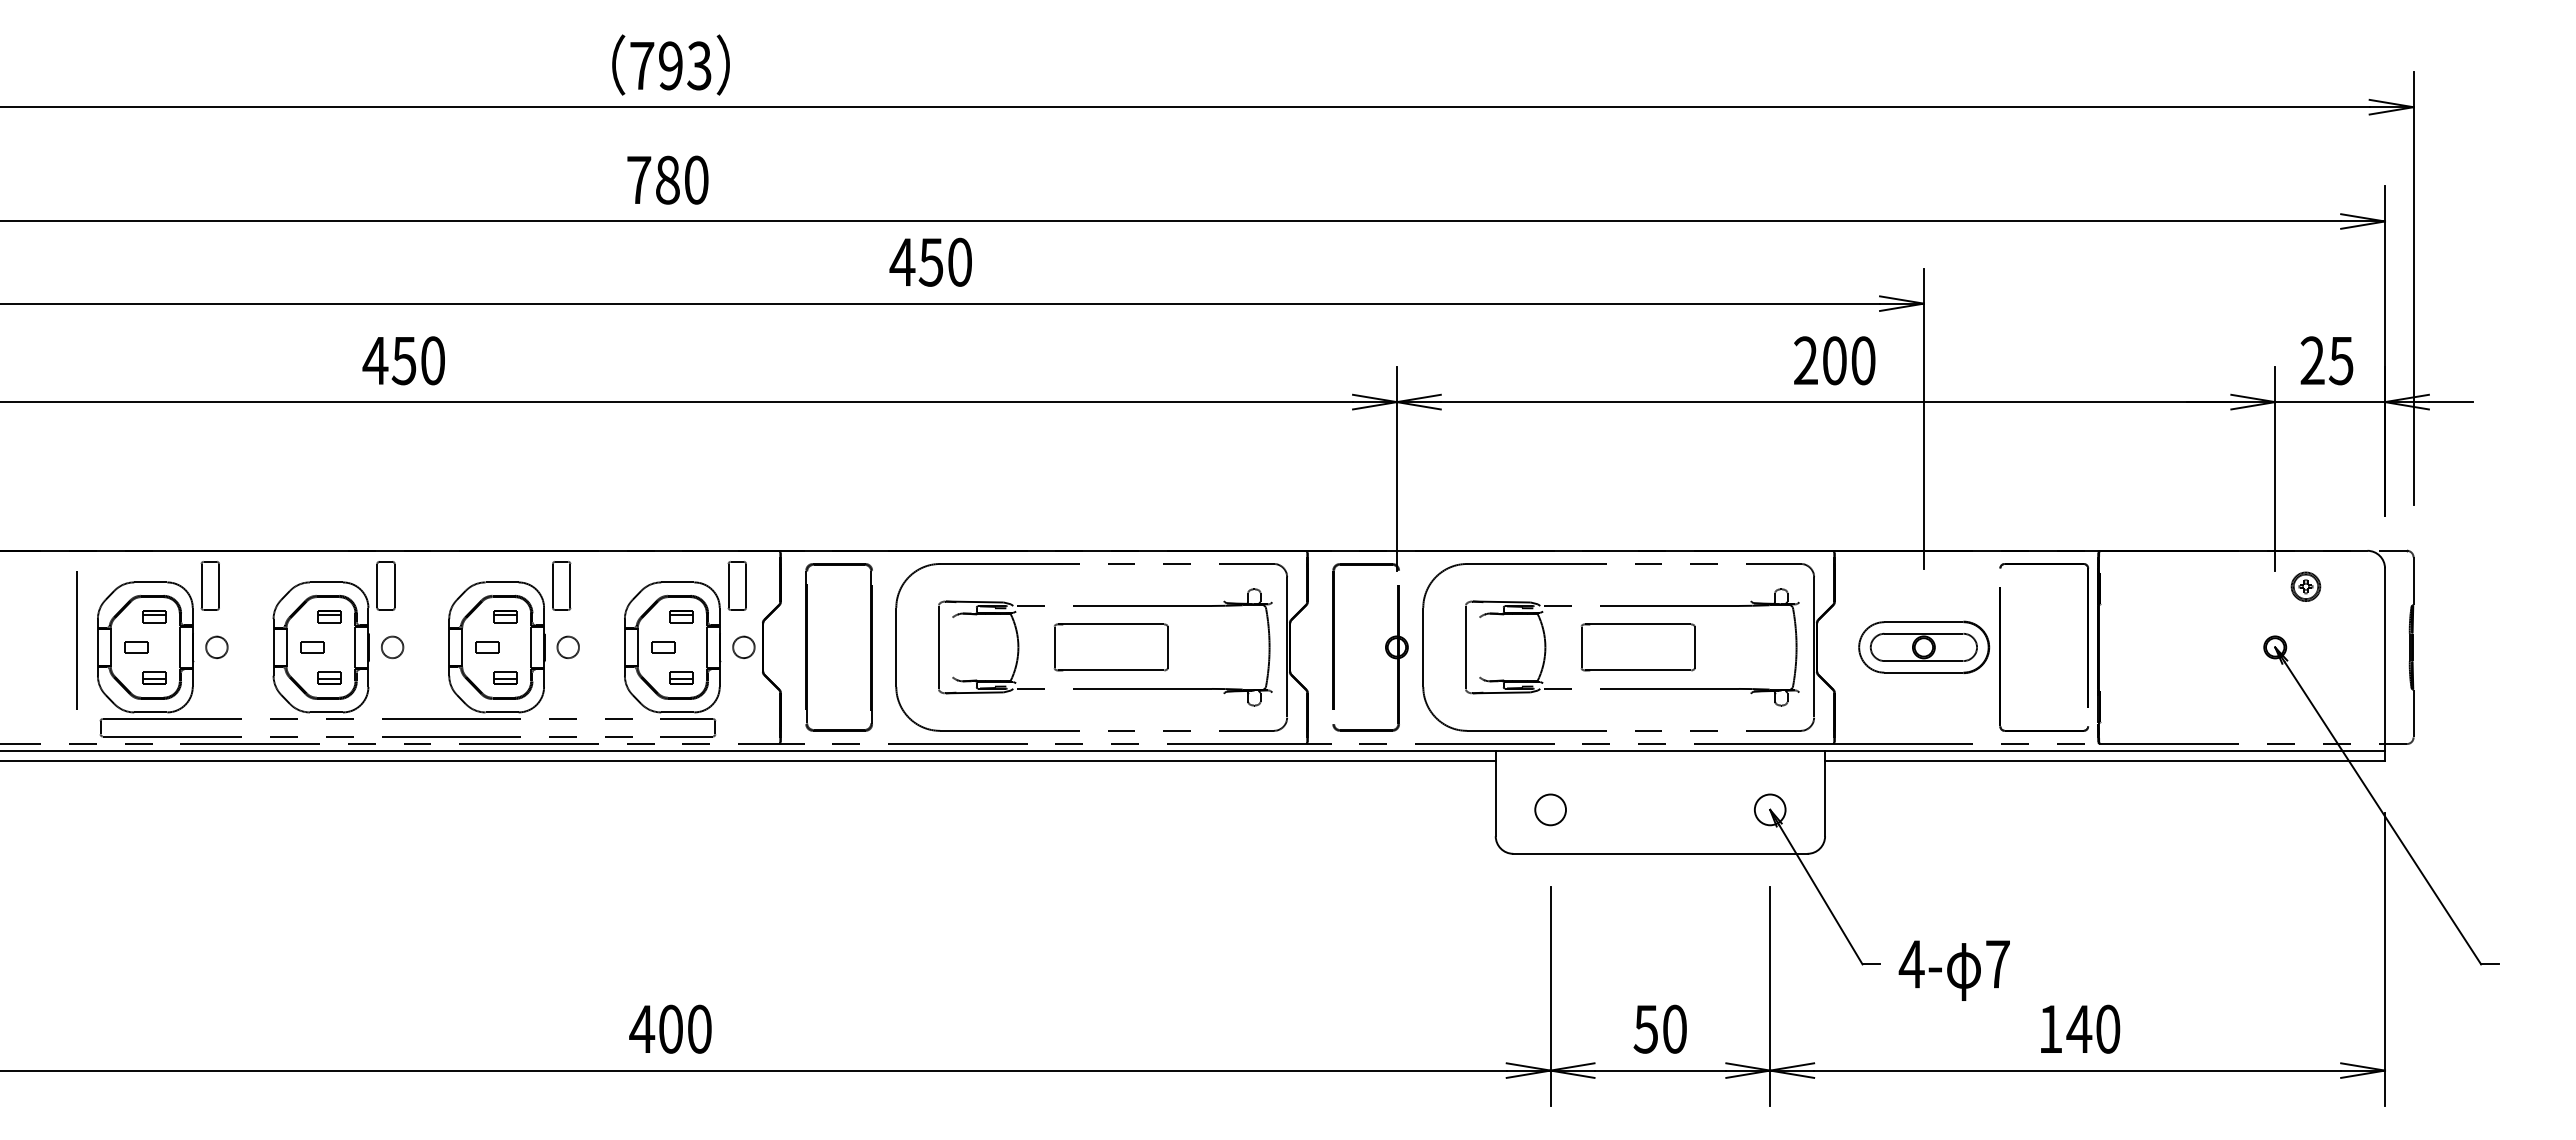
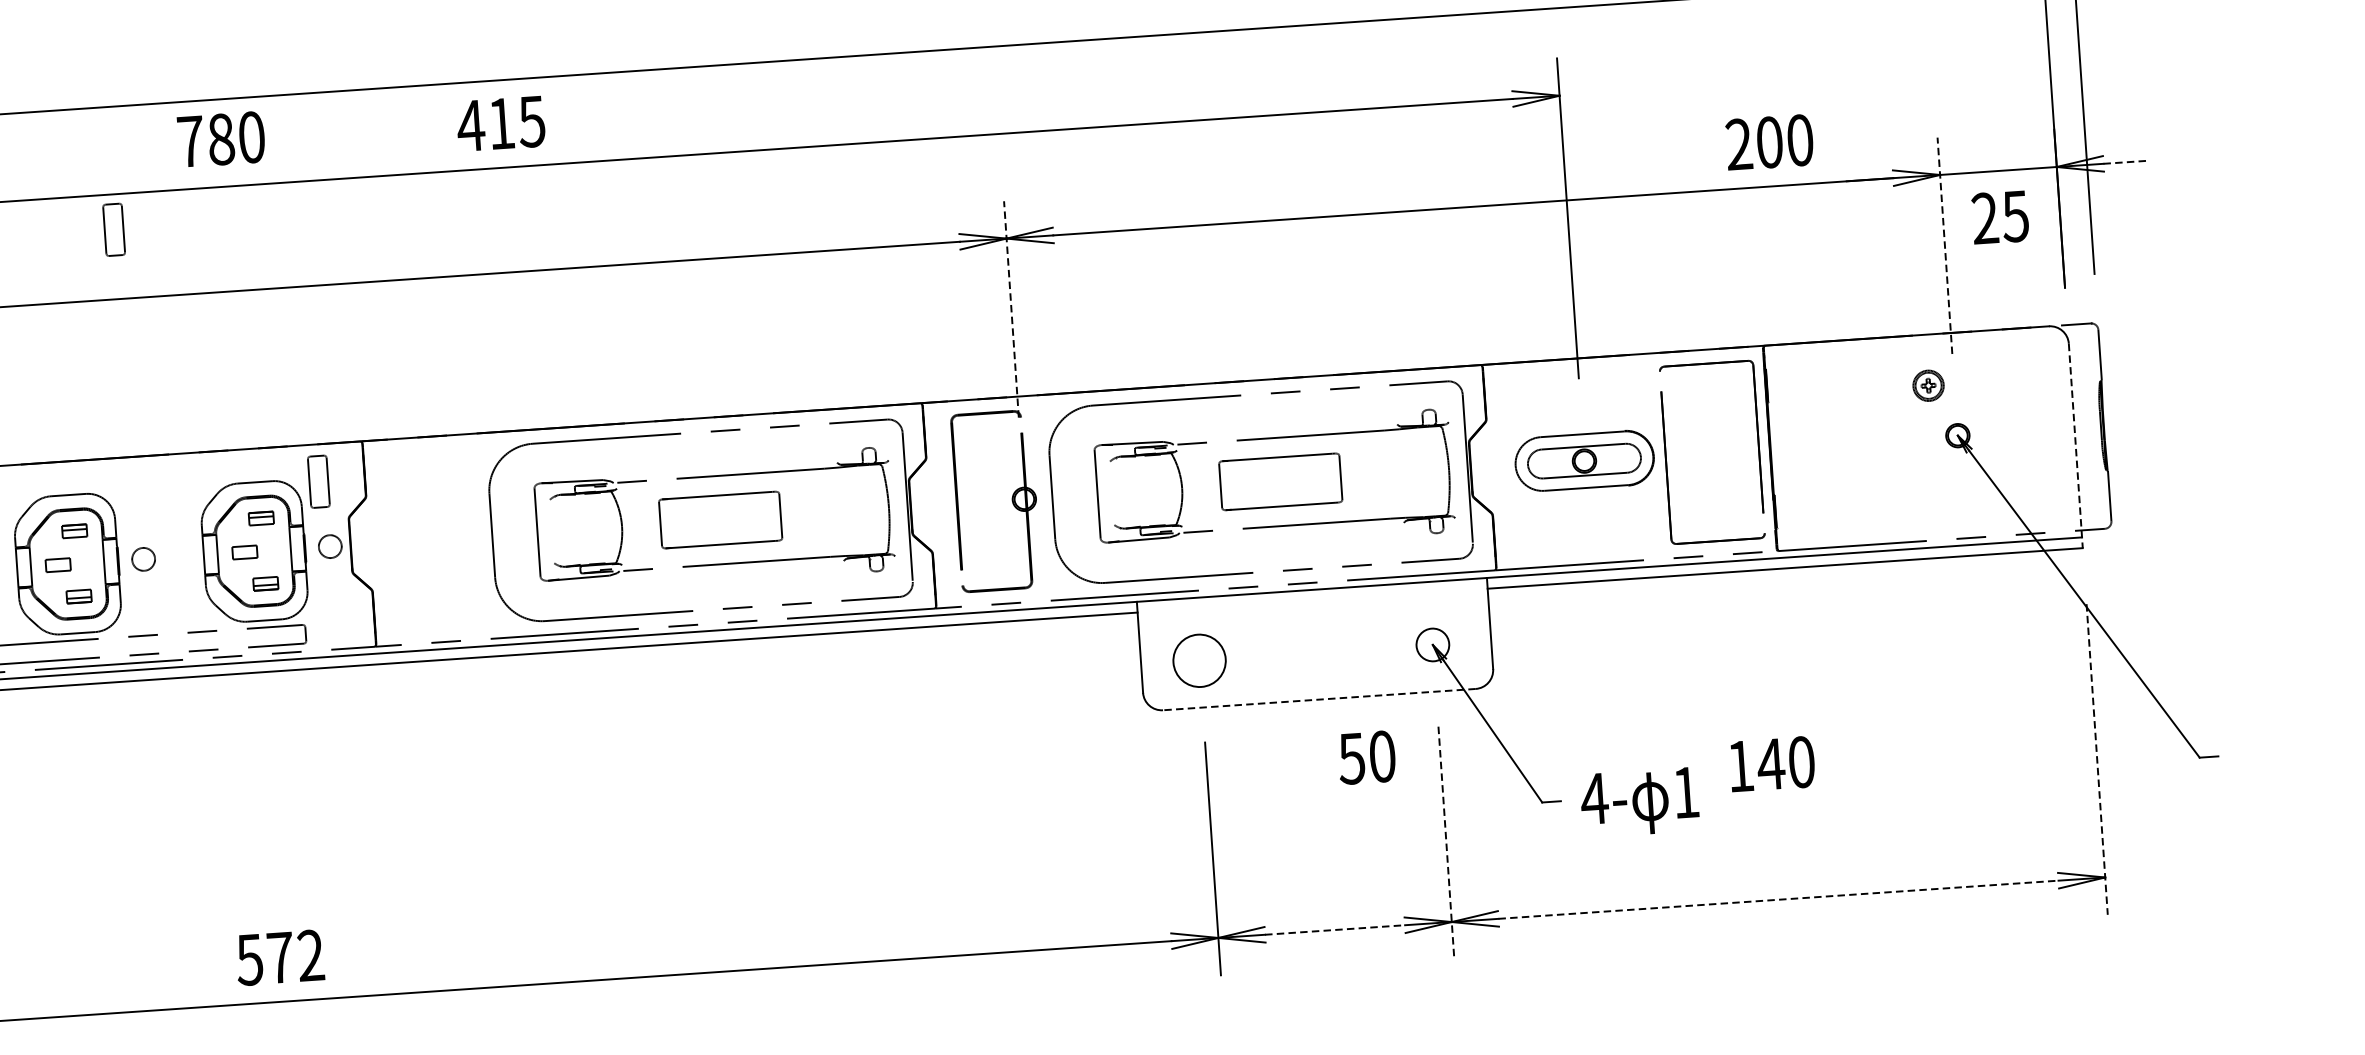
text: (667, 179) -> (220, 138), moved
text: (944, 261) -> (515, 121), 450 -> 415
text: (1834, 360) -> (1769, 142), moved
text: (2326, 360) -> (1999, 217), moved
line: (2450, 402) -> (2126, 162), solid -> dashed
line: (1396, 468) -> (1010, 309), solid -> dashed
line: (2275, 468) -> (1945, 245), solid -> dashed
part: (561, 585) -> (113, 229), moved
part: (2305, 586) -> (1928, 385), moved
part: (838, 647) -> (430, 539), removed
line: (2385, 665) -> (2076, 446), solid -> dashed
circle: (1550, 809) -> (1199, 660), size x1.6
line: (1659, 853) -> (1318, 699), solid -> dashed
line: (2385, 960) -> (2097, 760), solid -> dashed
text: (1997, 964) -> (1685, 792), 7 -> 1
line: (1770, 996) -> (1446, 843), solid -> dashed
text: (670, 1028) -> (279, 956), 400 -> 572
text: (1659, 1028) -> (1366, 756), moved
text: (2080, 1028) -> (1772, 763), moved
line: (1660, 1070) -> (1335, 929), solid -> dashed
line: (2078, 1070) -> (1779, 899), solid -> dashed

